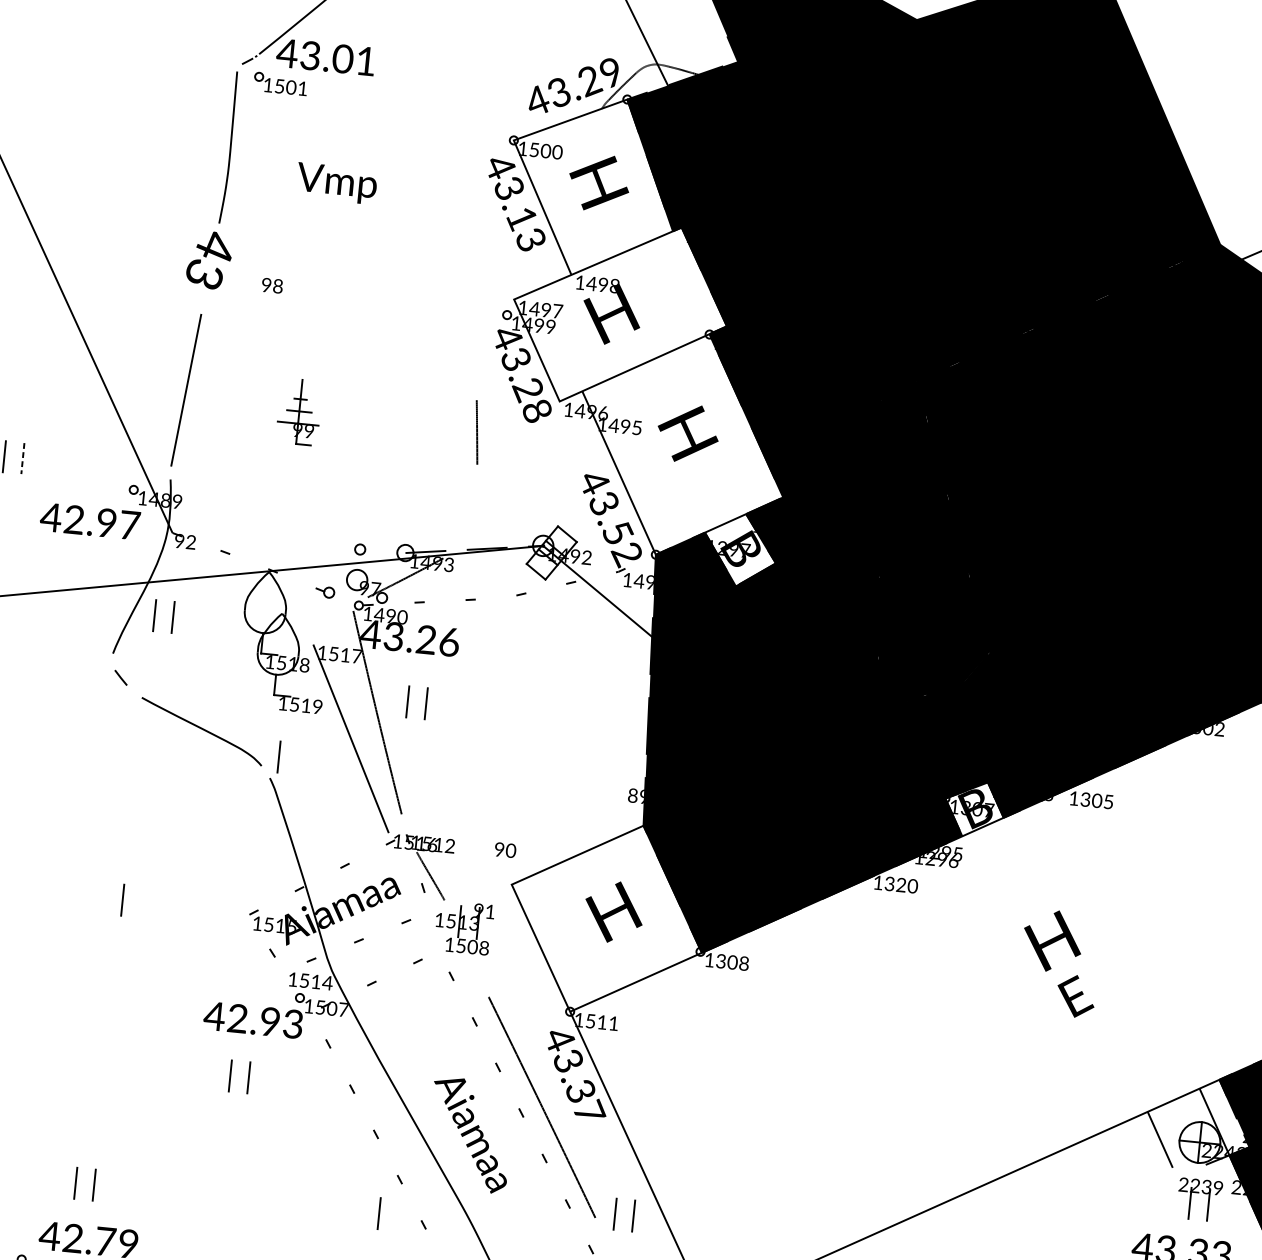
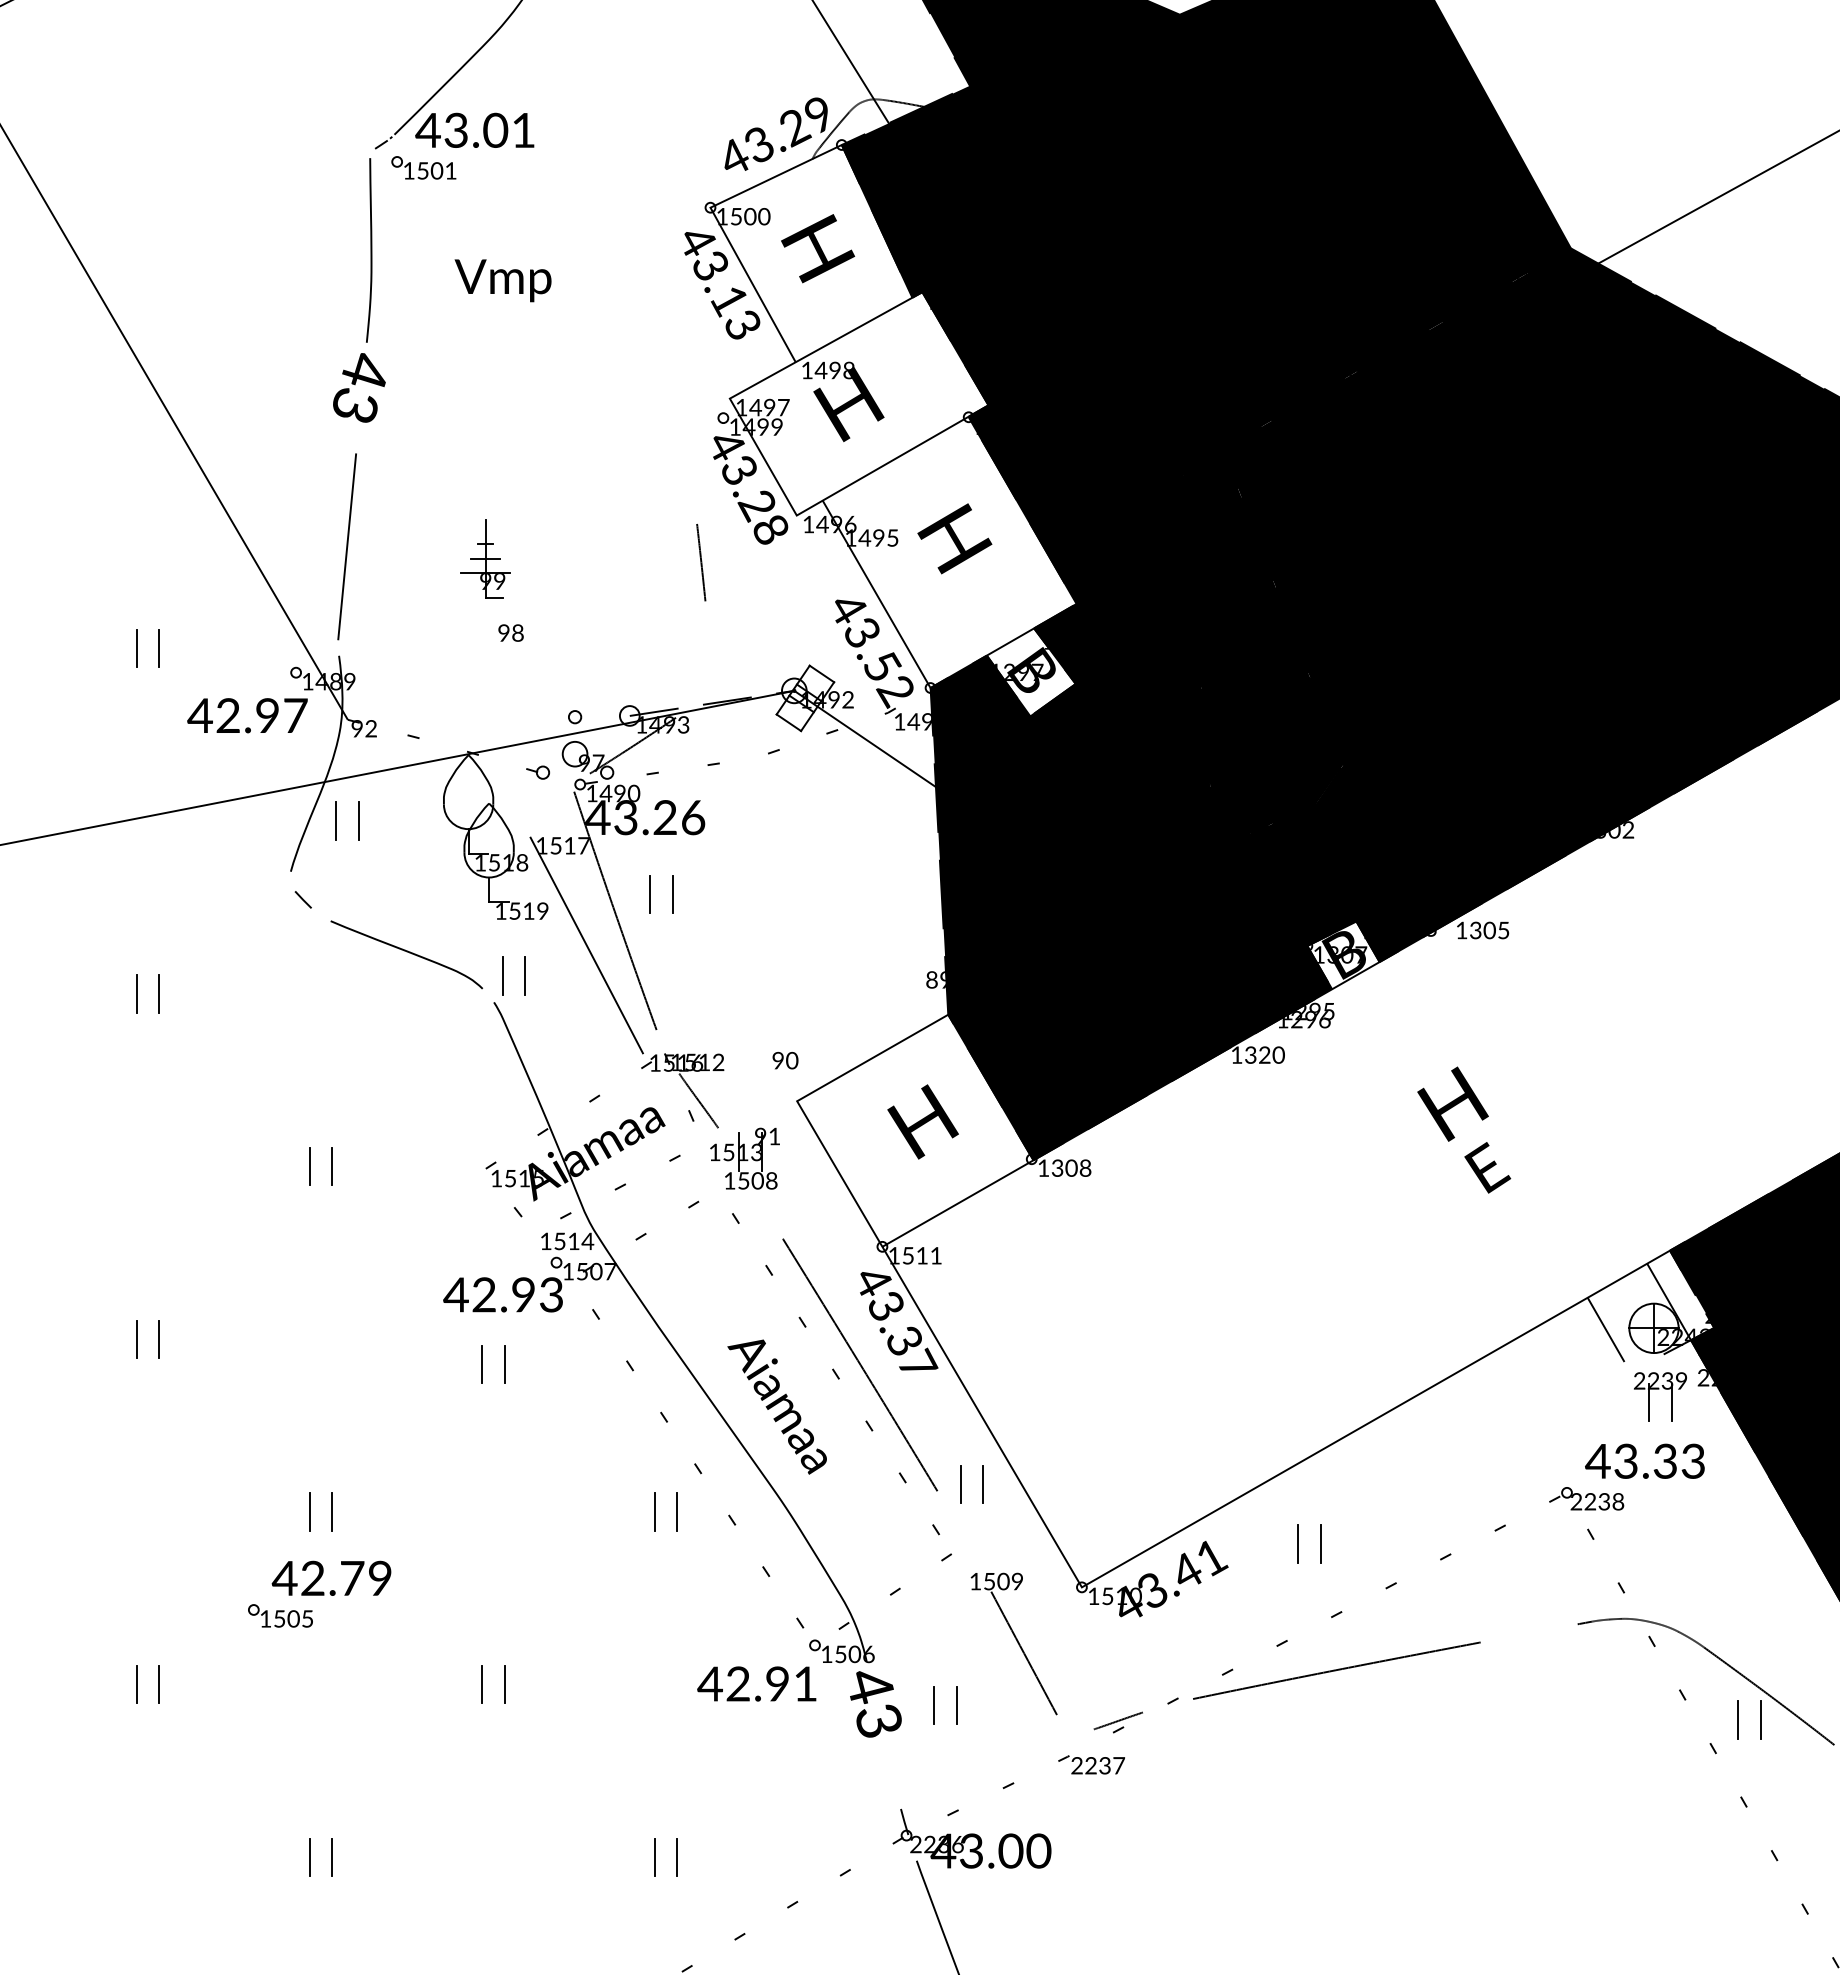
text: (271, 285) -> (510, 632), moved
line: (23, 458) -> (159, 648), dashed -> solid
line: (297, 758) -> (524, 975), added
line: (104, 898) -> (309, 1166), added
line: (360, 1211) -> (654, 1511), added

